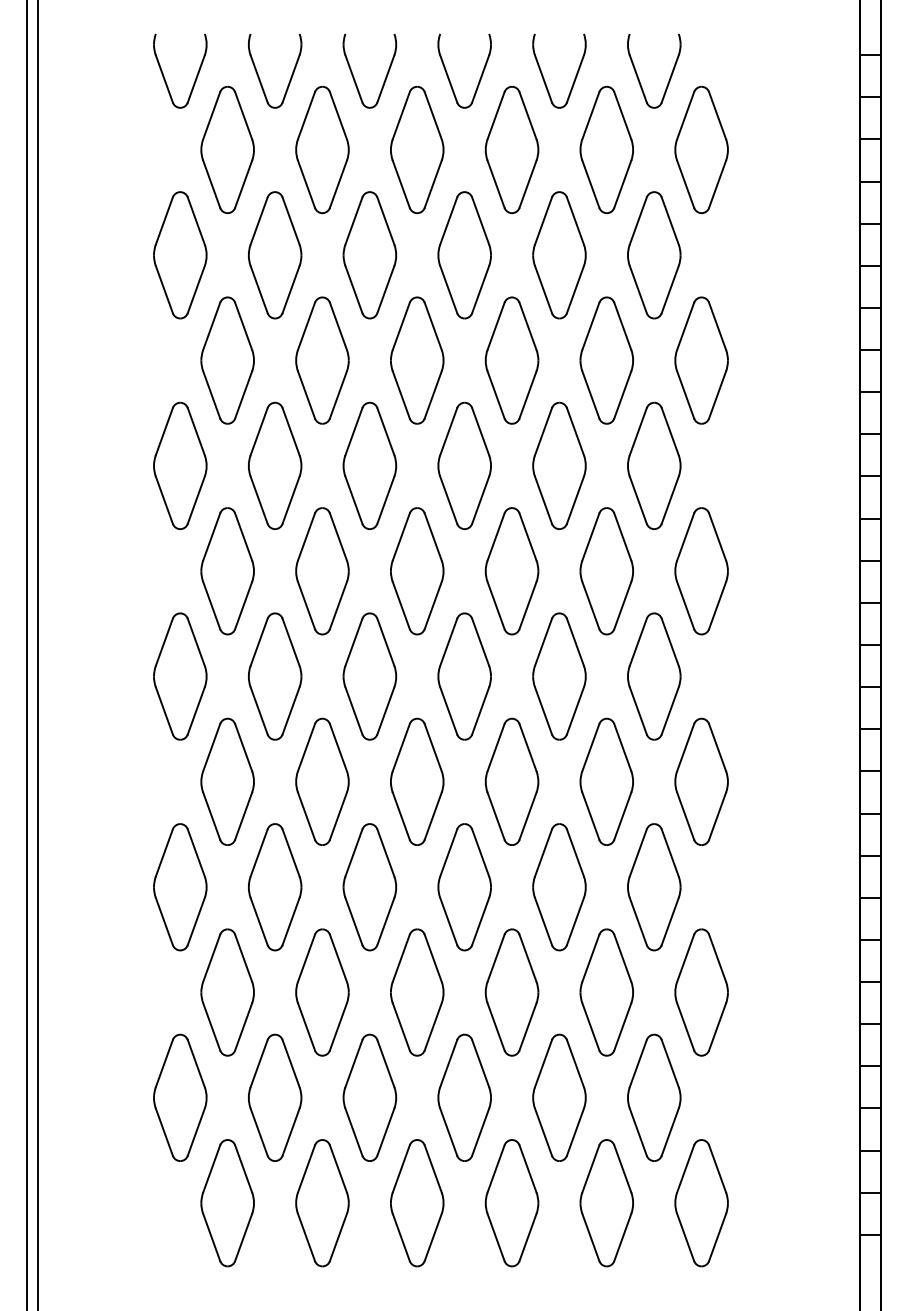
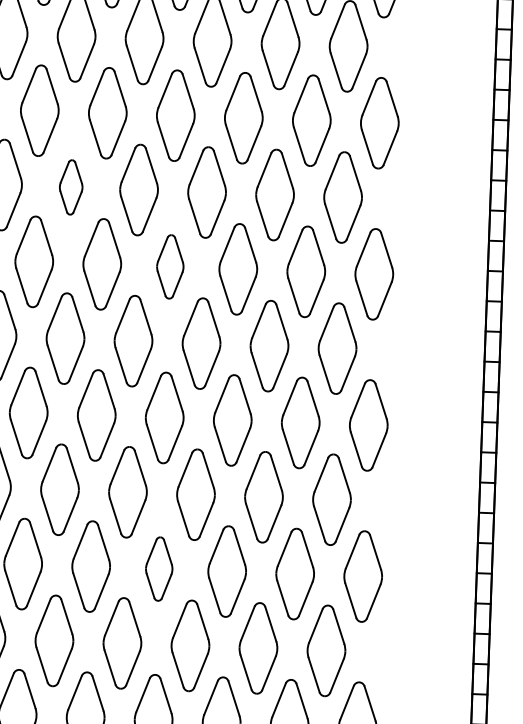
part: (275, 465) -> (71, 187), size x0.6
part: (417, 571) -> (170, 267), size x0.7
part: (417, 992) -> (159, 569), size x0.7

